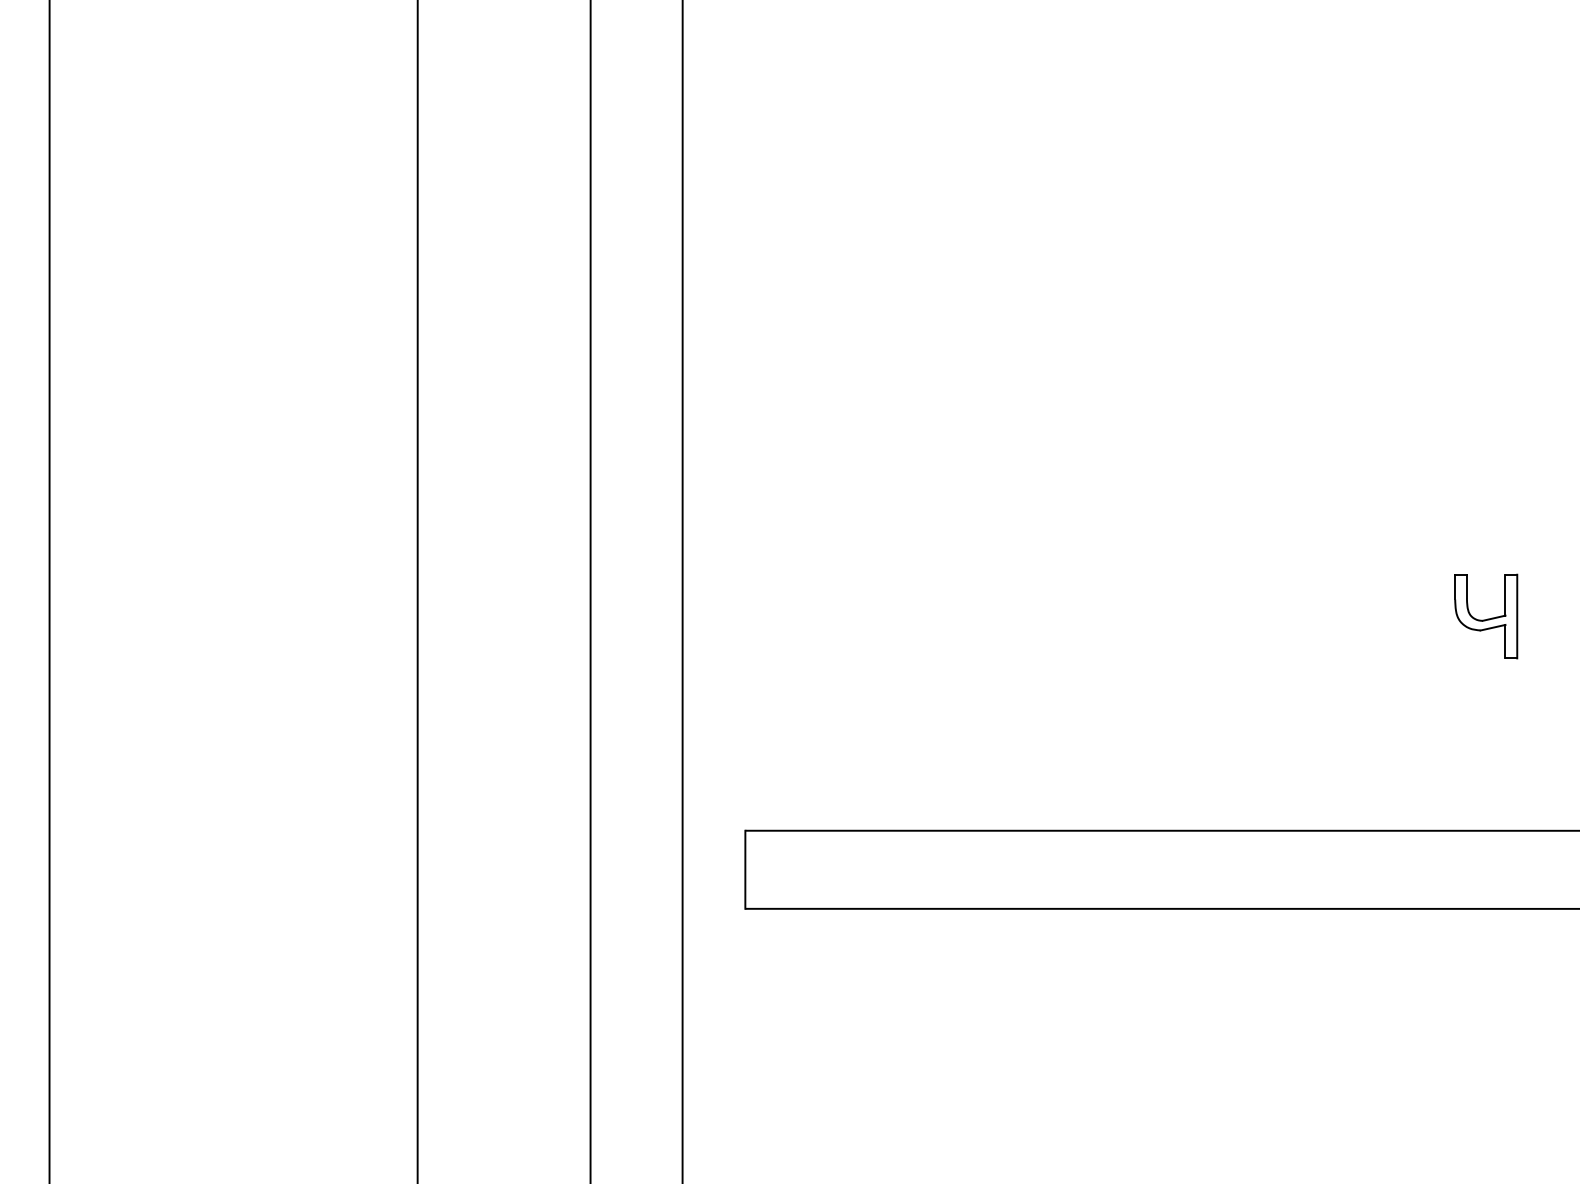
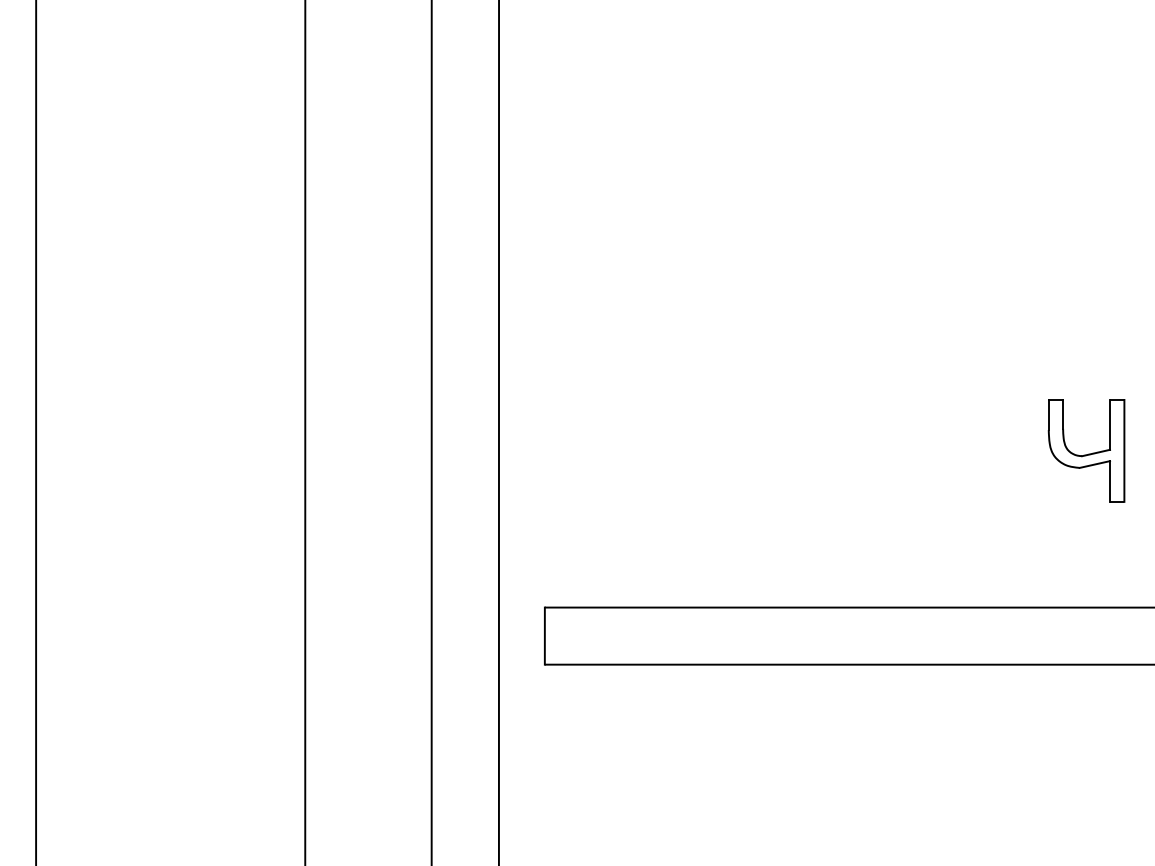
part: (1486, 615) -> (1086, 450), size x1.67

